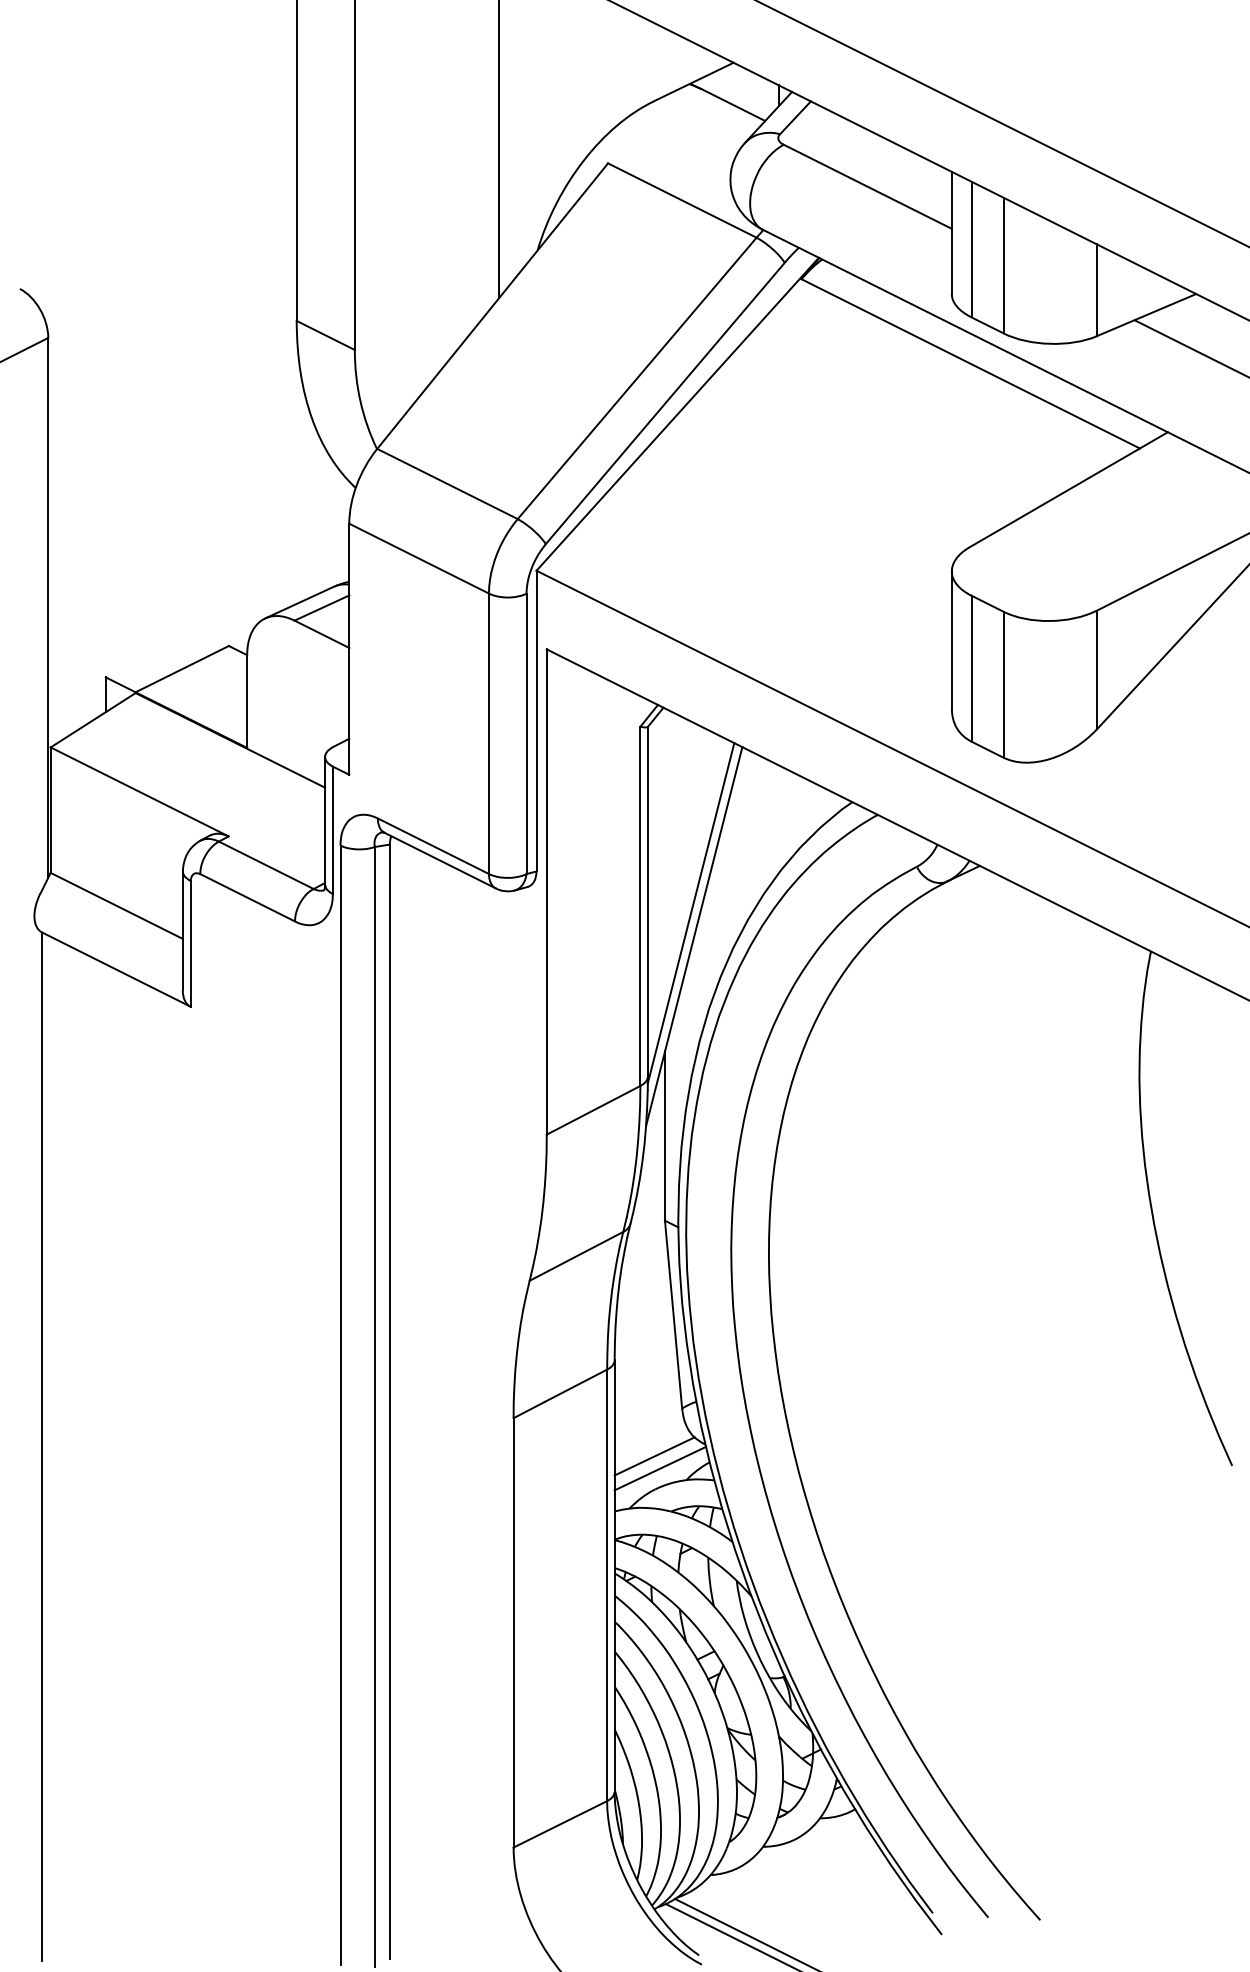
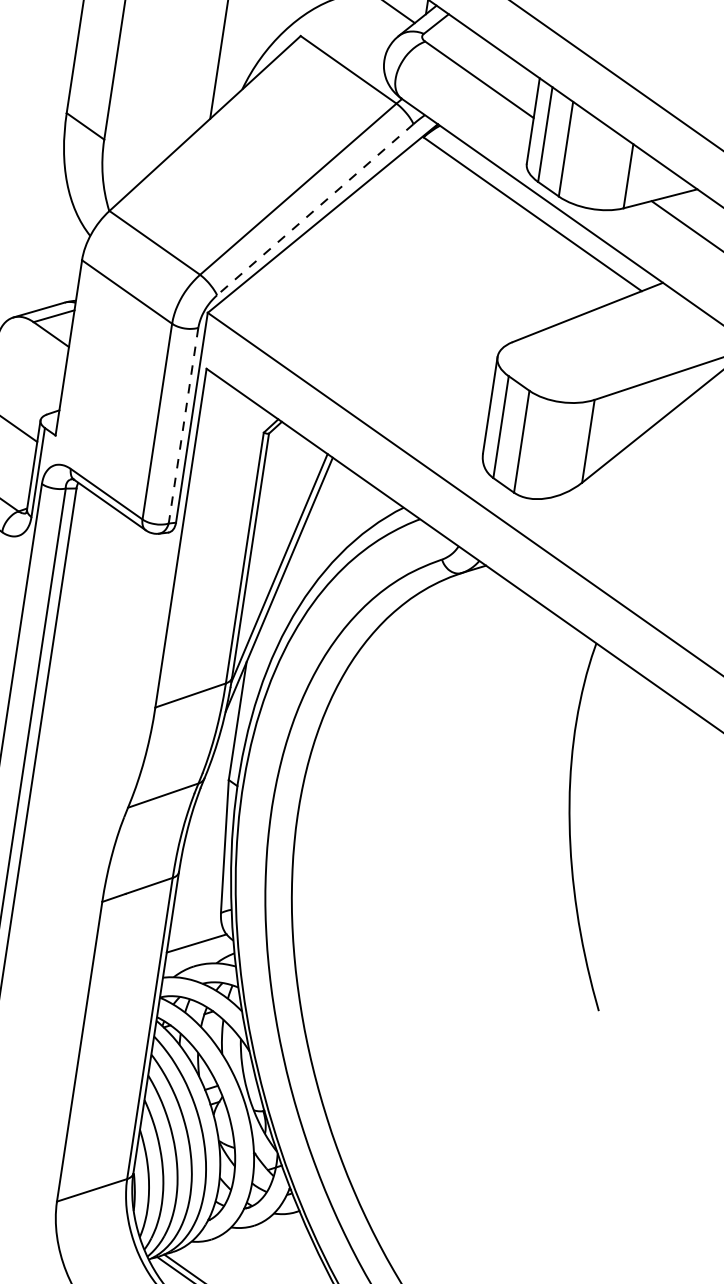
line: (665, 403) -> (315, 209), solid -> dashed
line: (526, 734) -> (183, 426), solid -> dashed
line: (660, 1468) -> (199, 952), removed

